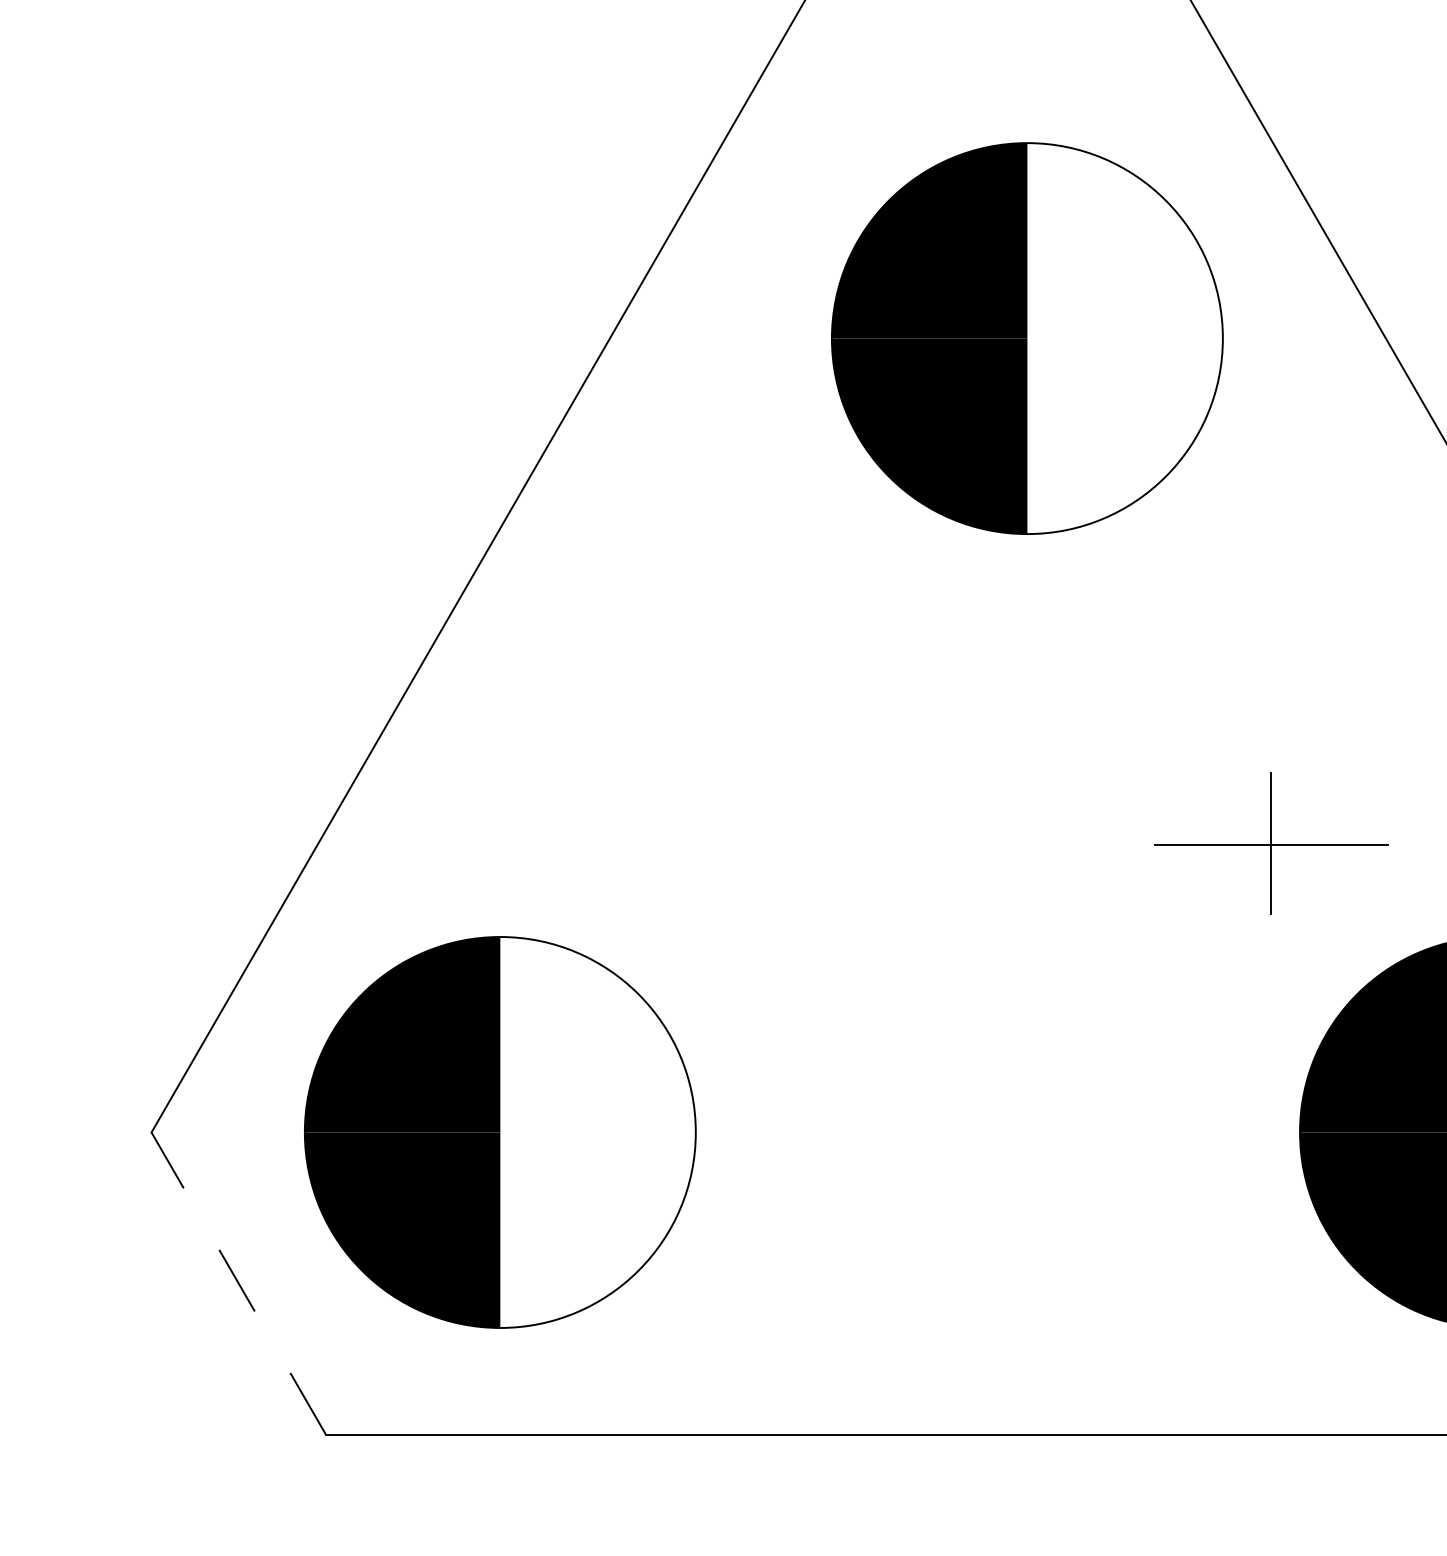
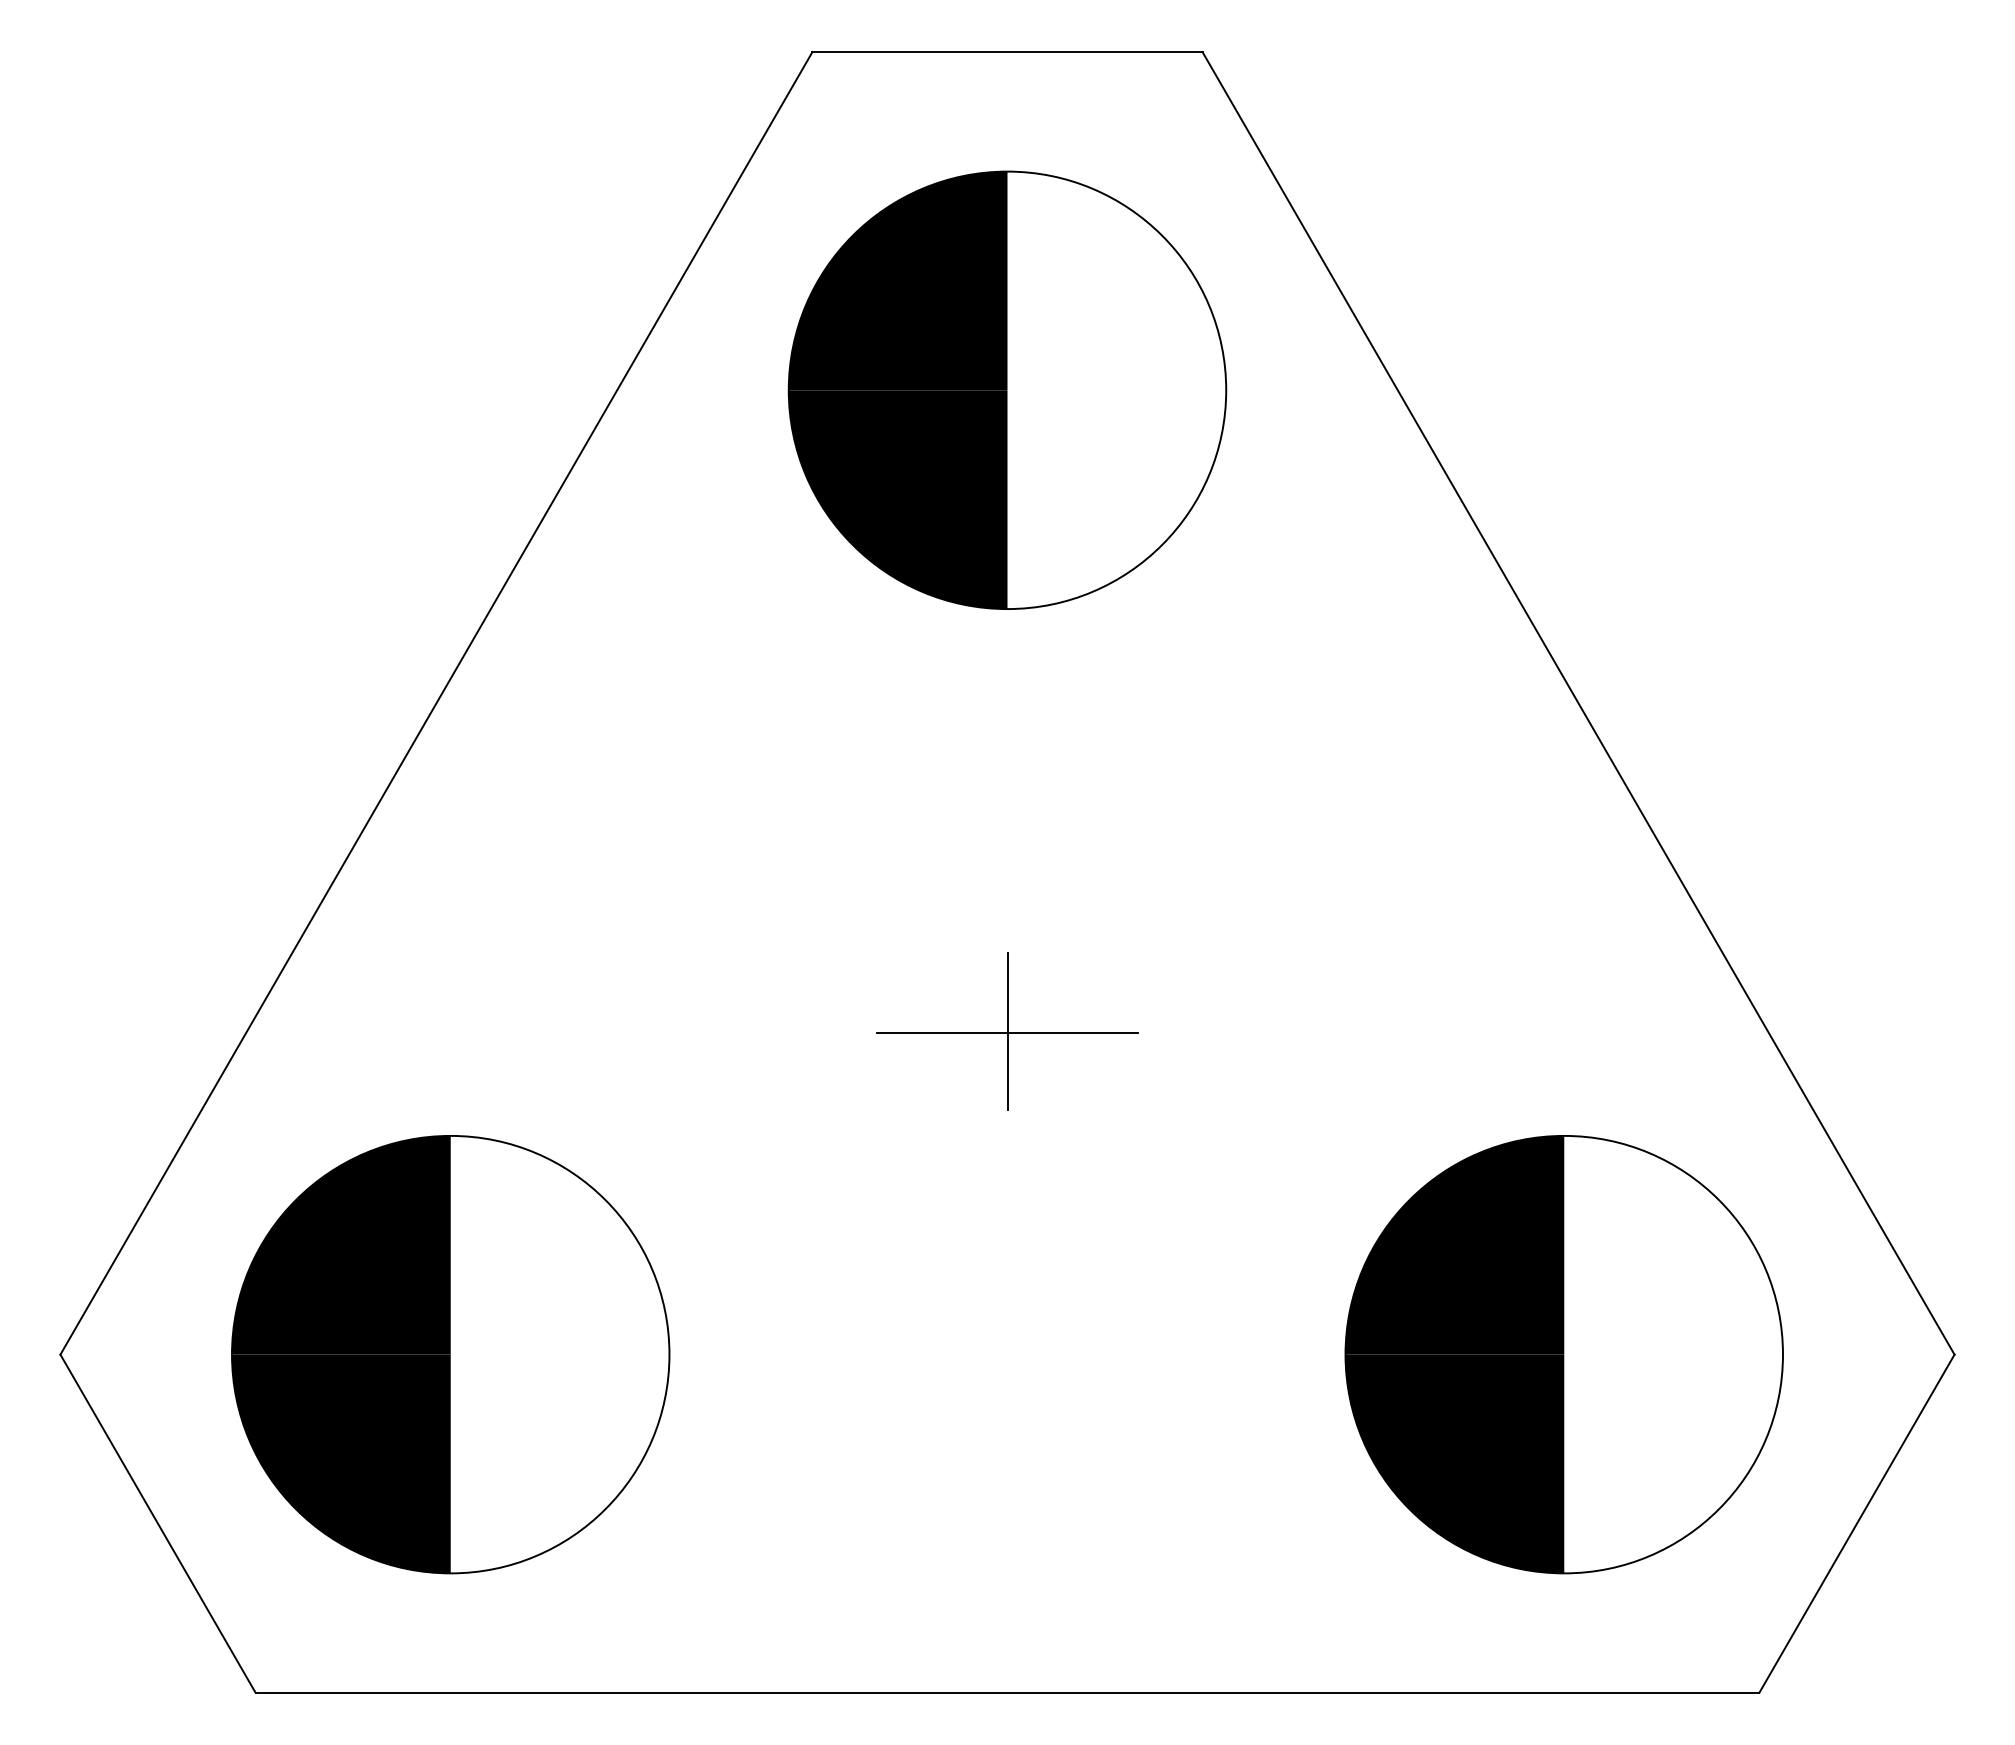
part: (1027, 337) -> (1007, 389), moved
part: (1271, 843) -> (1007, 1031), moved
line: (238, 1283) -> (157, 1523), dashed -> solid

